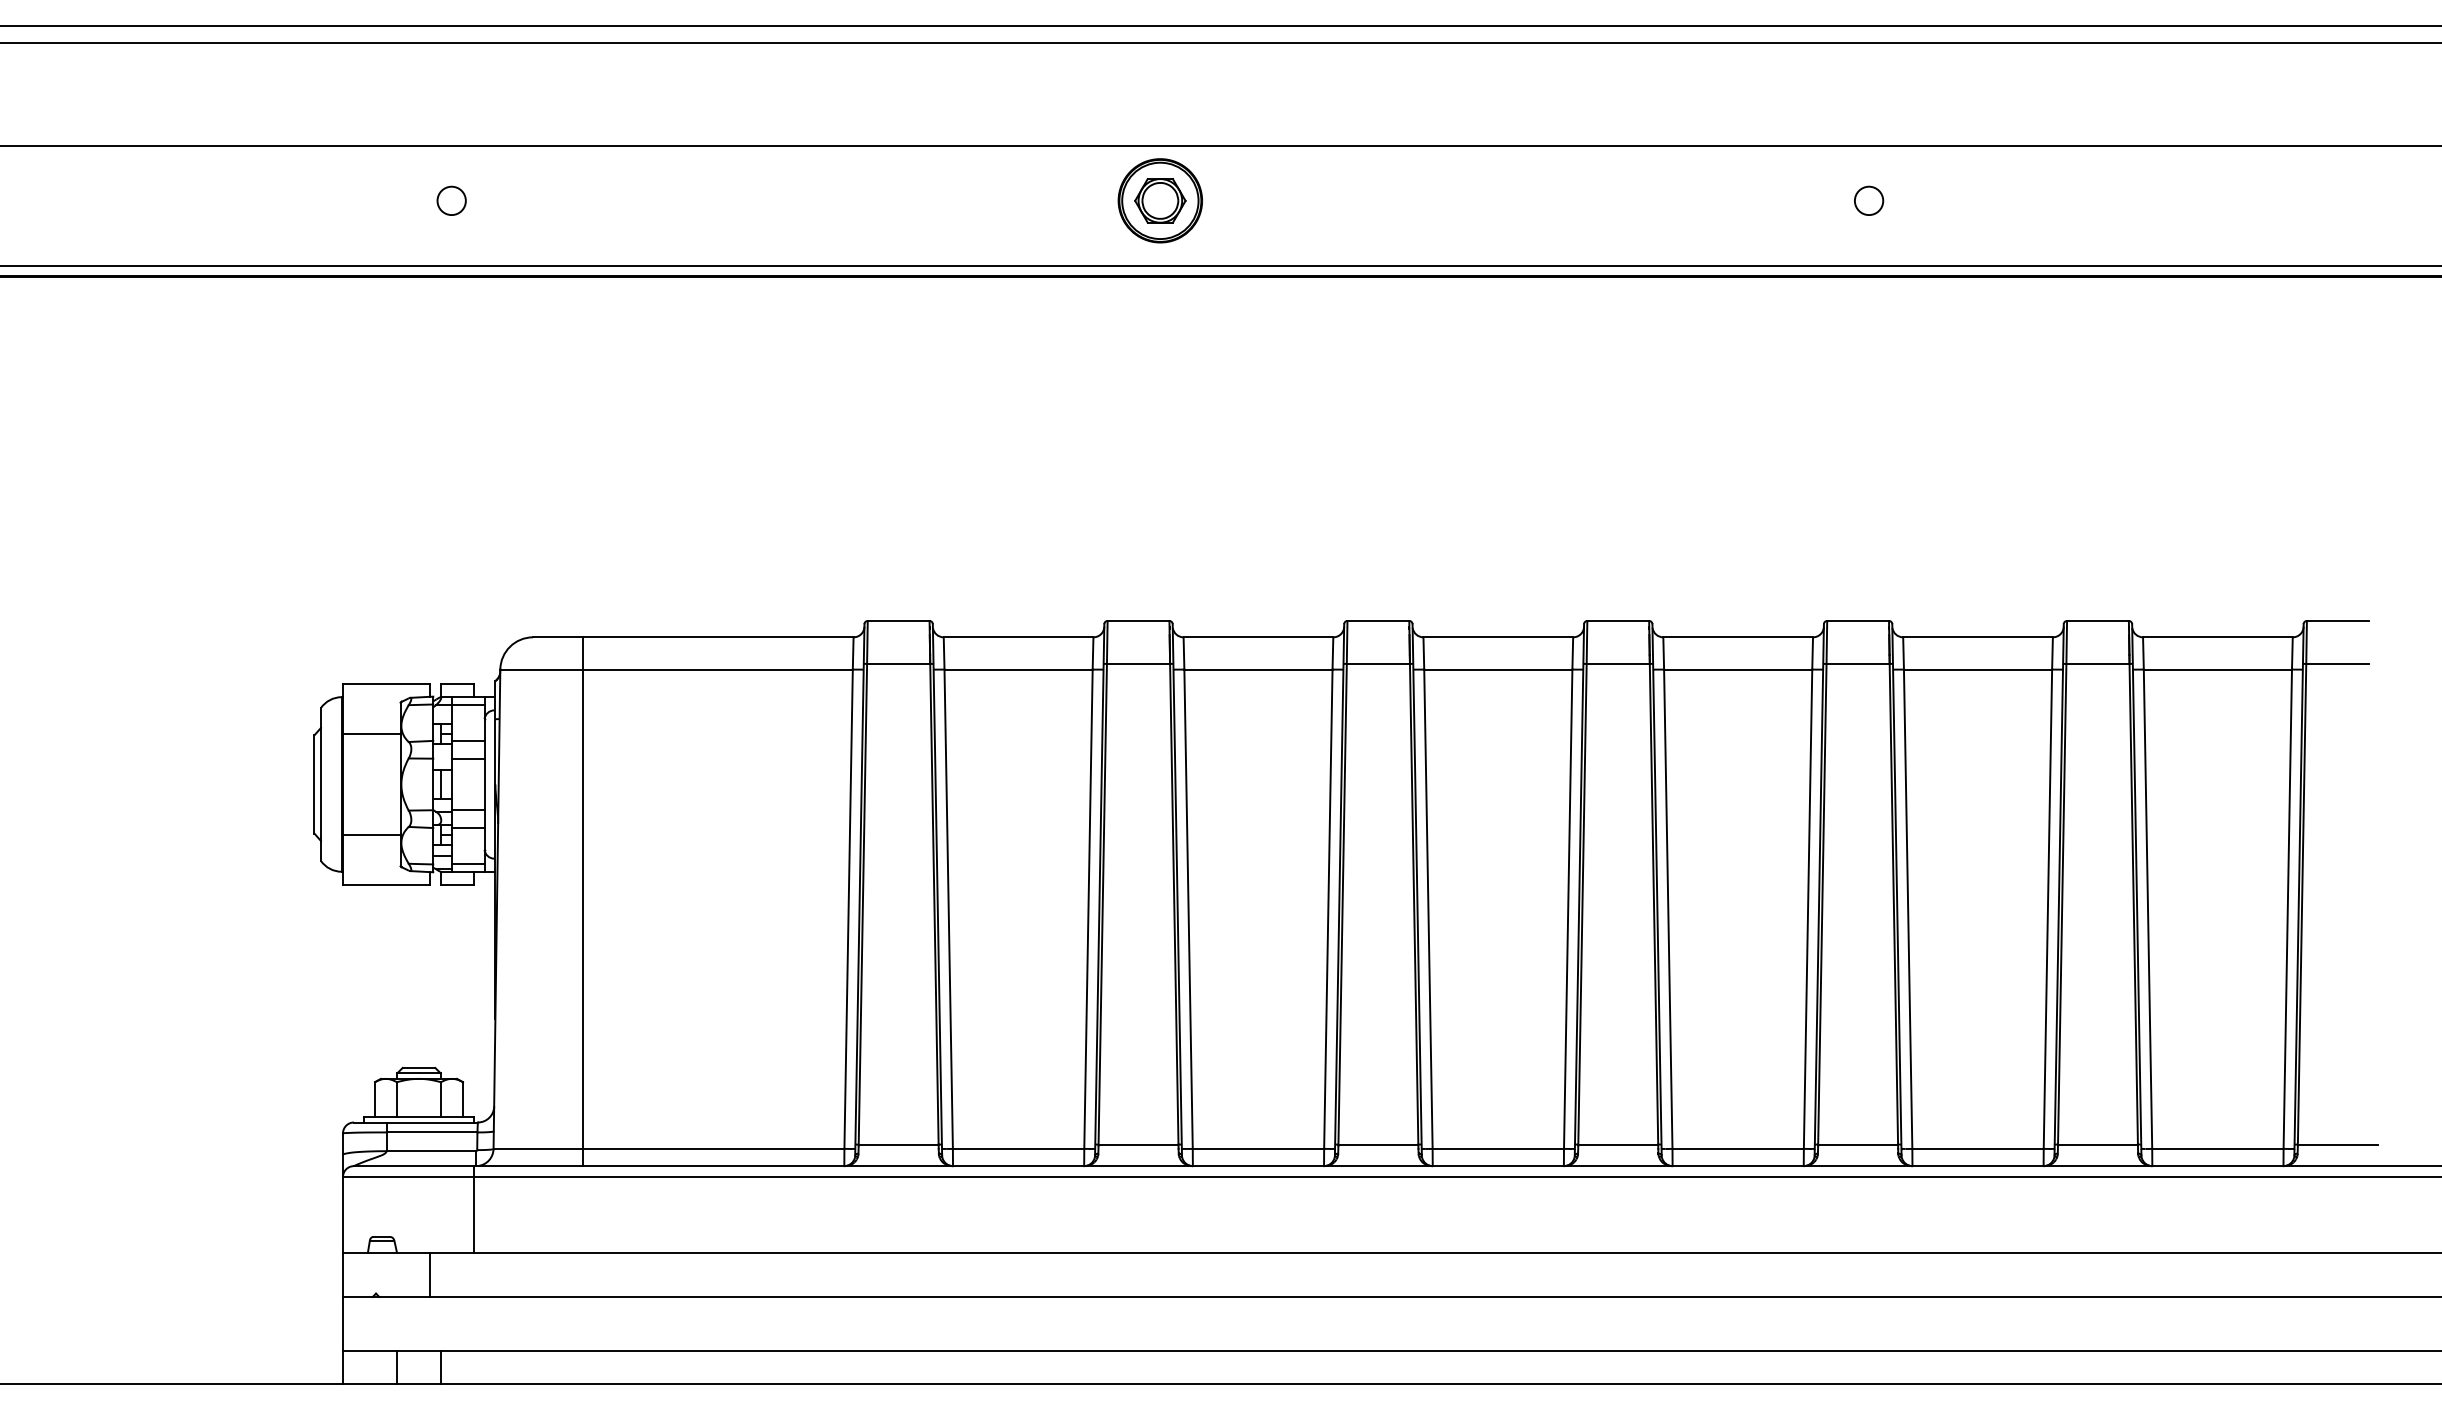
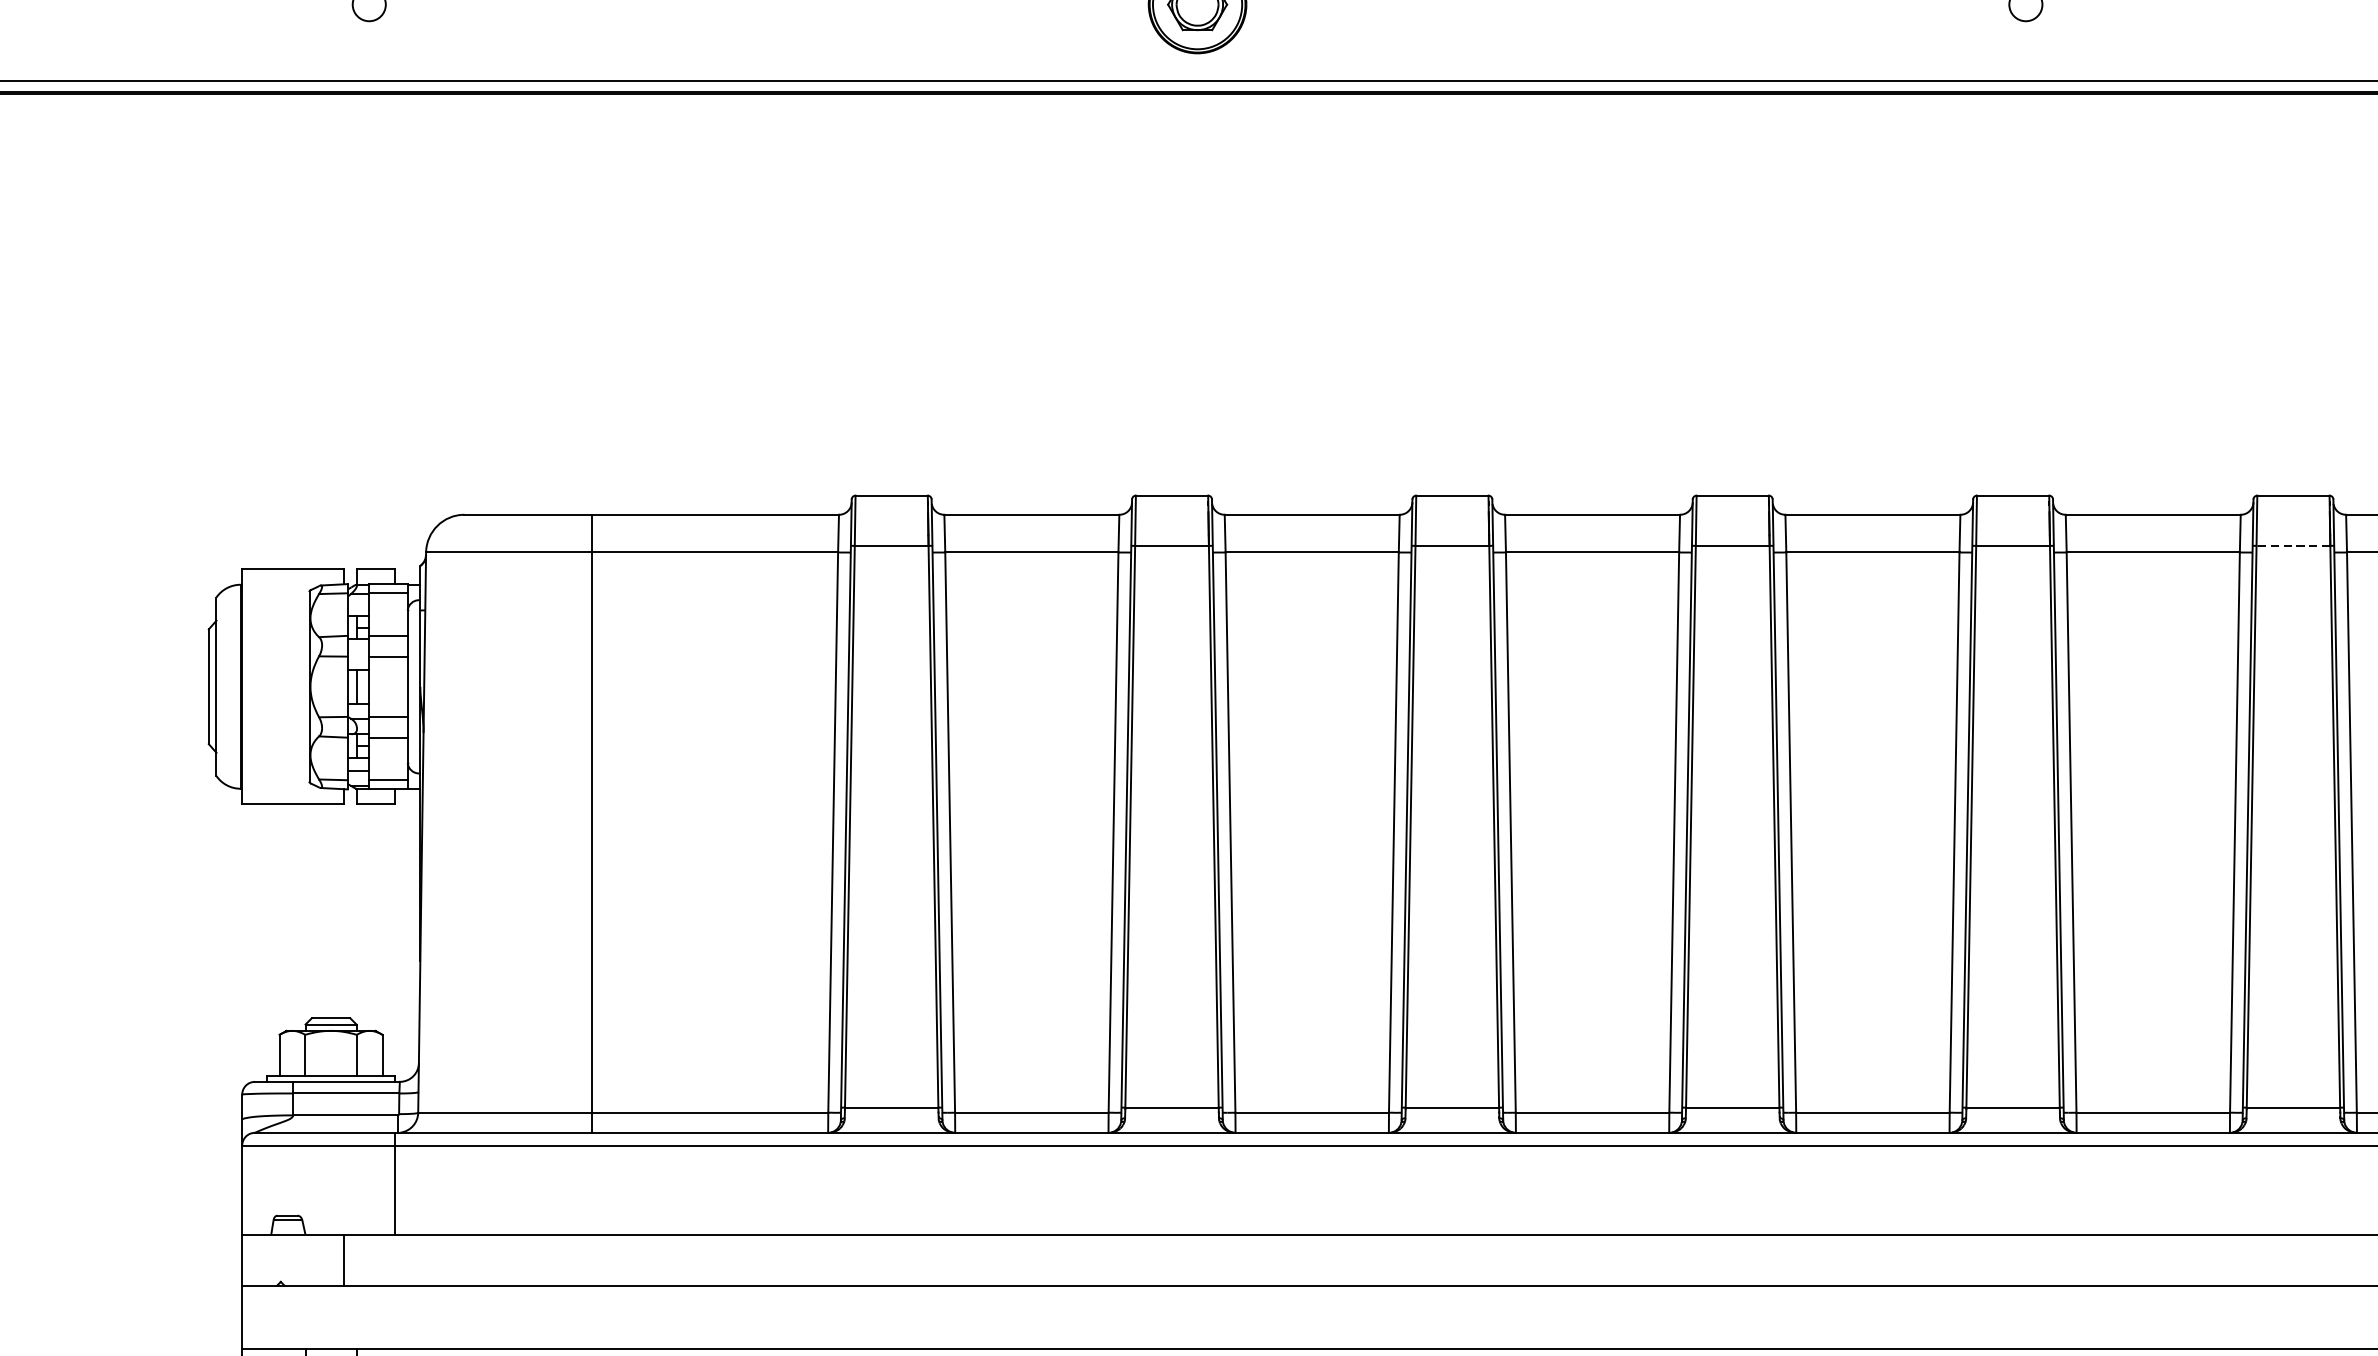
line: (2097, 663) -> (2292, 545), solid -> dashed
line: (371, 734) -> (275, 628), removed
line: (371, 834) -> (275, 745), removed
line: (582, 901) -> (592, 823), moved

